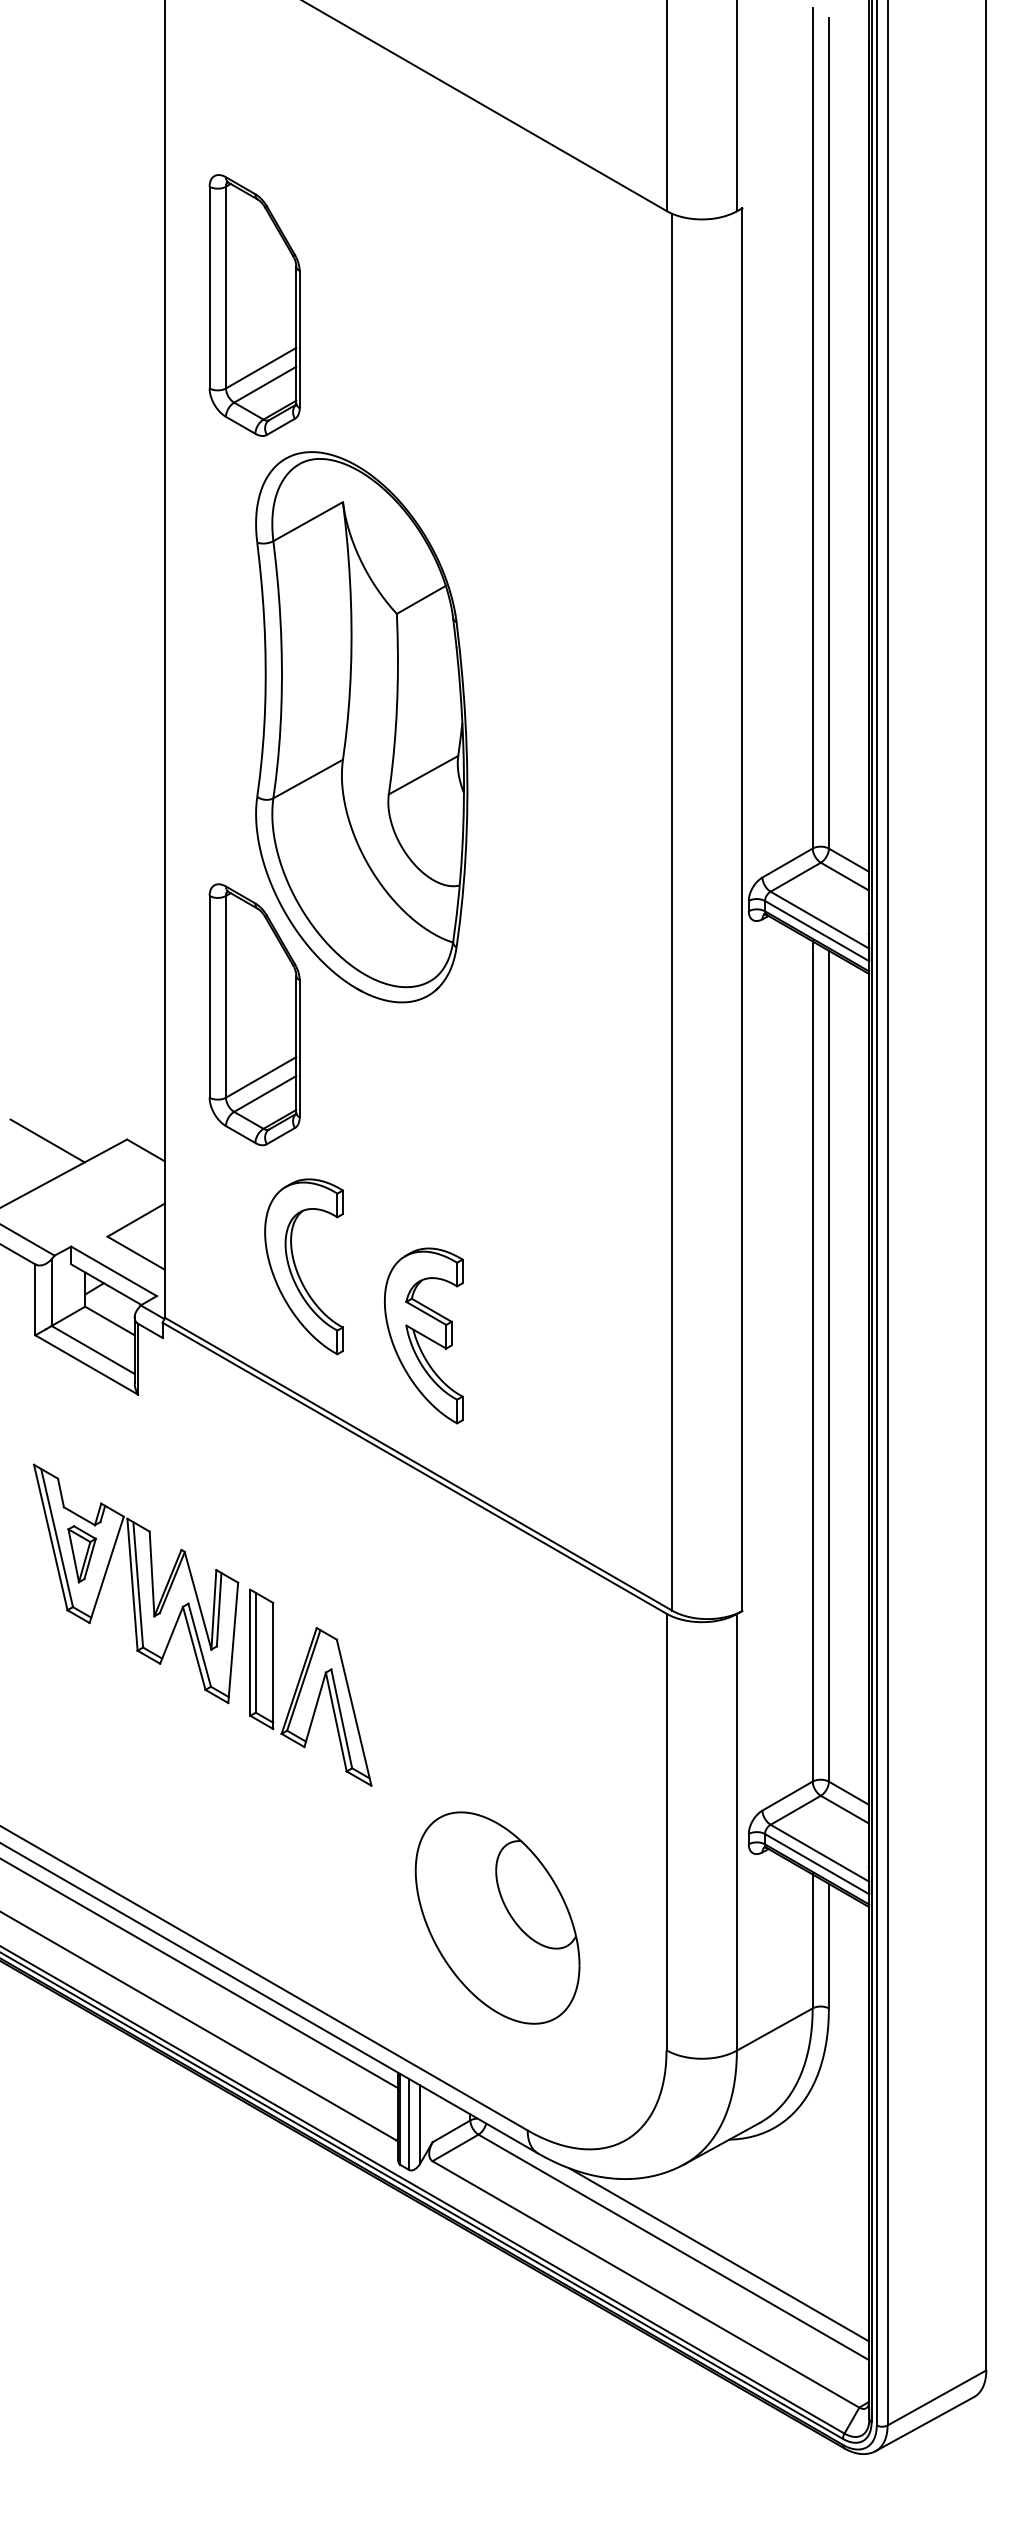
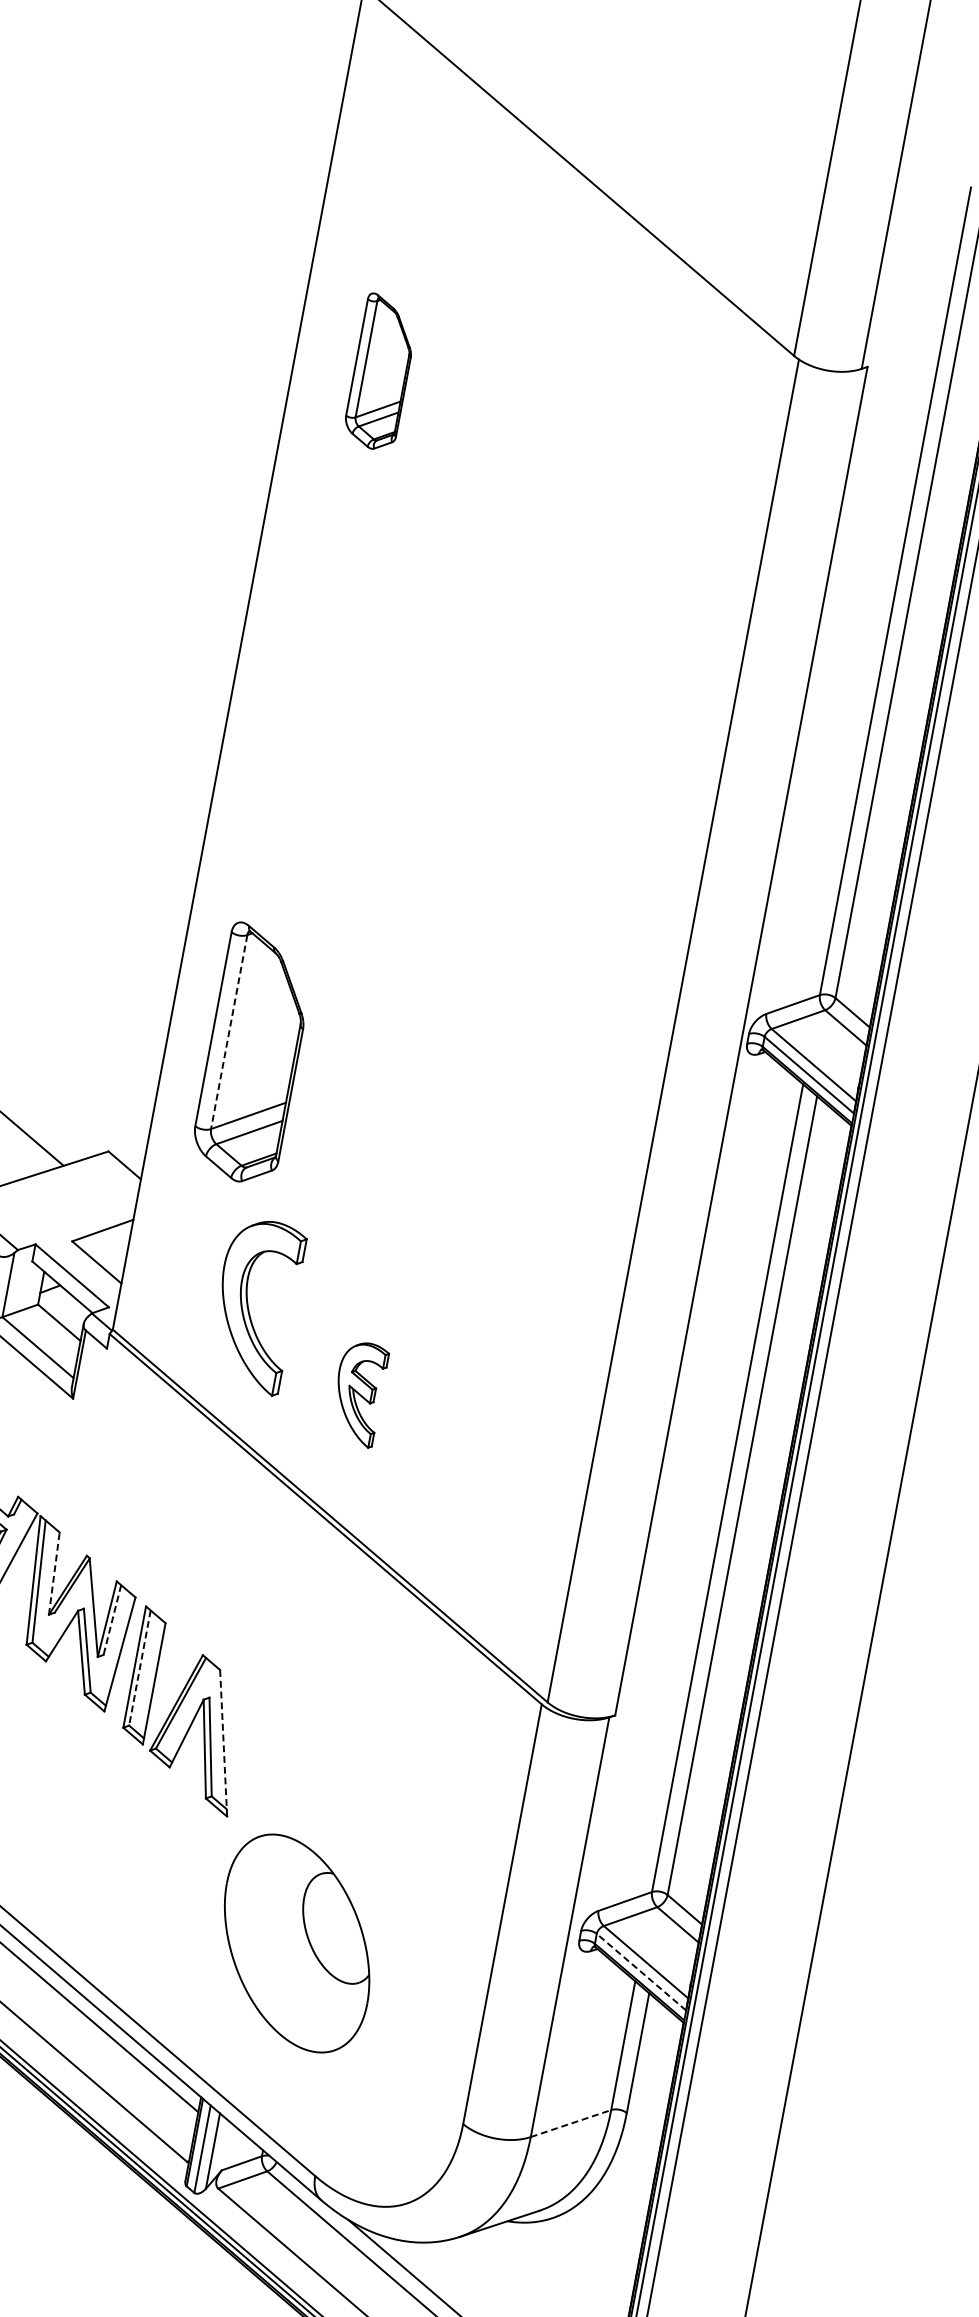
part: (254, 305) -> (381, 372), size x0.6
part: (361, 727) -> (407, 797), removed
line: (225, 996) -> (228, 1031), solid -> dashed
part: (423, 1335) -> (358, 1393), size x0.6
line: (152, 1573) -> (54, 1573), solid -> dashed
line: (219, 1609) -> (112, 1619), solid -> dashed
line: (255, 1652) -> (139, 1667), solid -> dashed
line: (354, 1712) -> (224, 1743), solid -> dashed
line: (816, 1863) -> (640, 1971), solid -> dashed
part: (497, 1917) -> (297, 1942), moved
line: (775, 2029) -> (571, 2123), solid -> dashed

